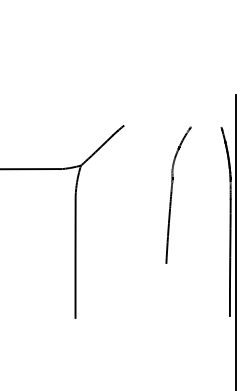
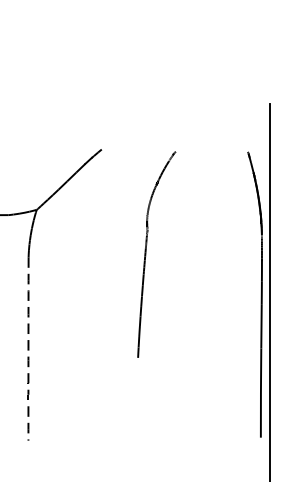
part: (178, 194) -> (156, 253), moved
arc: (75, 257) -> (28, 348), solid -> dashed

